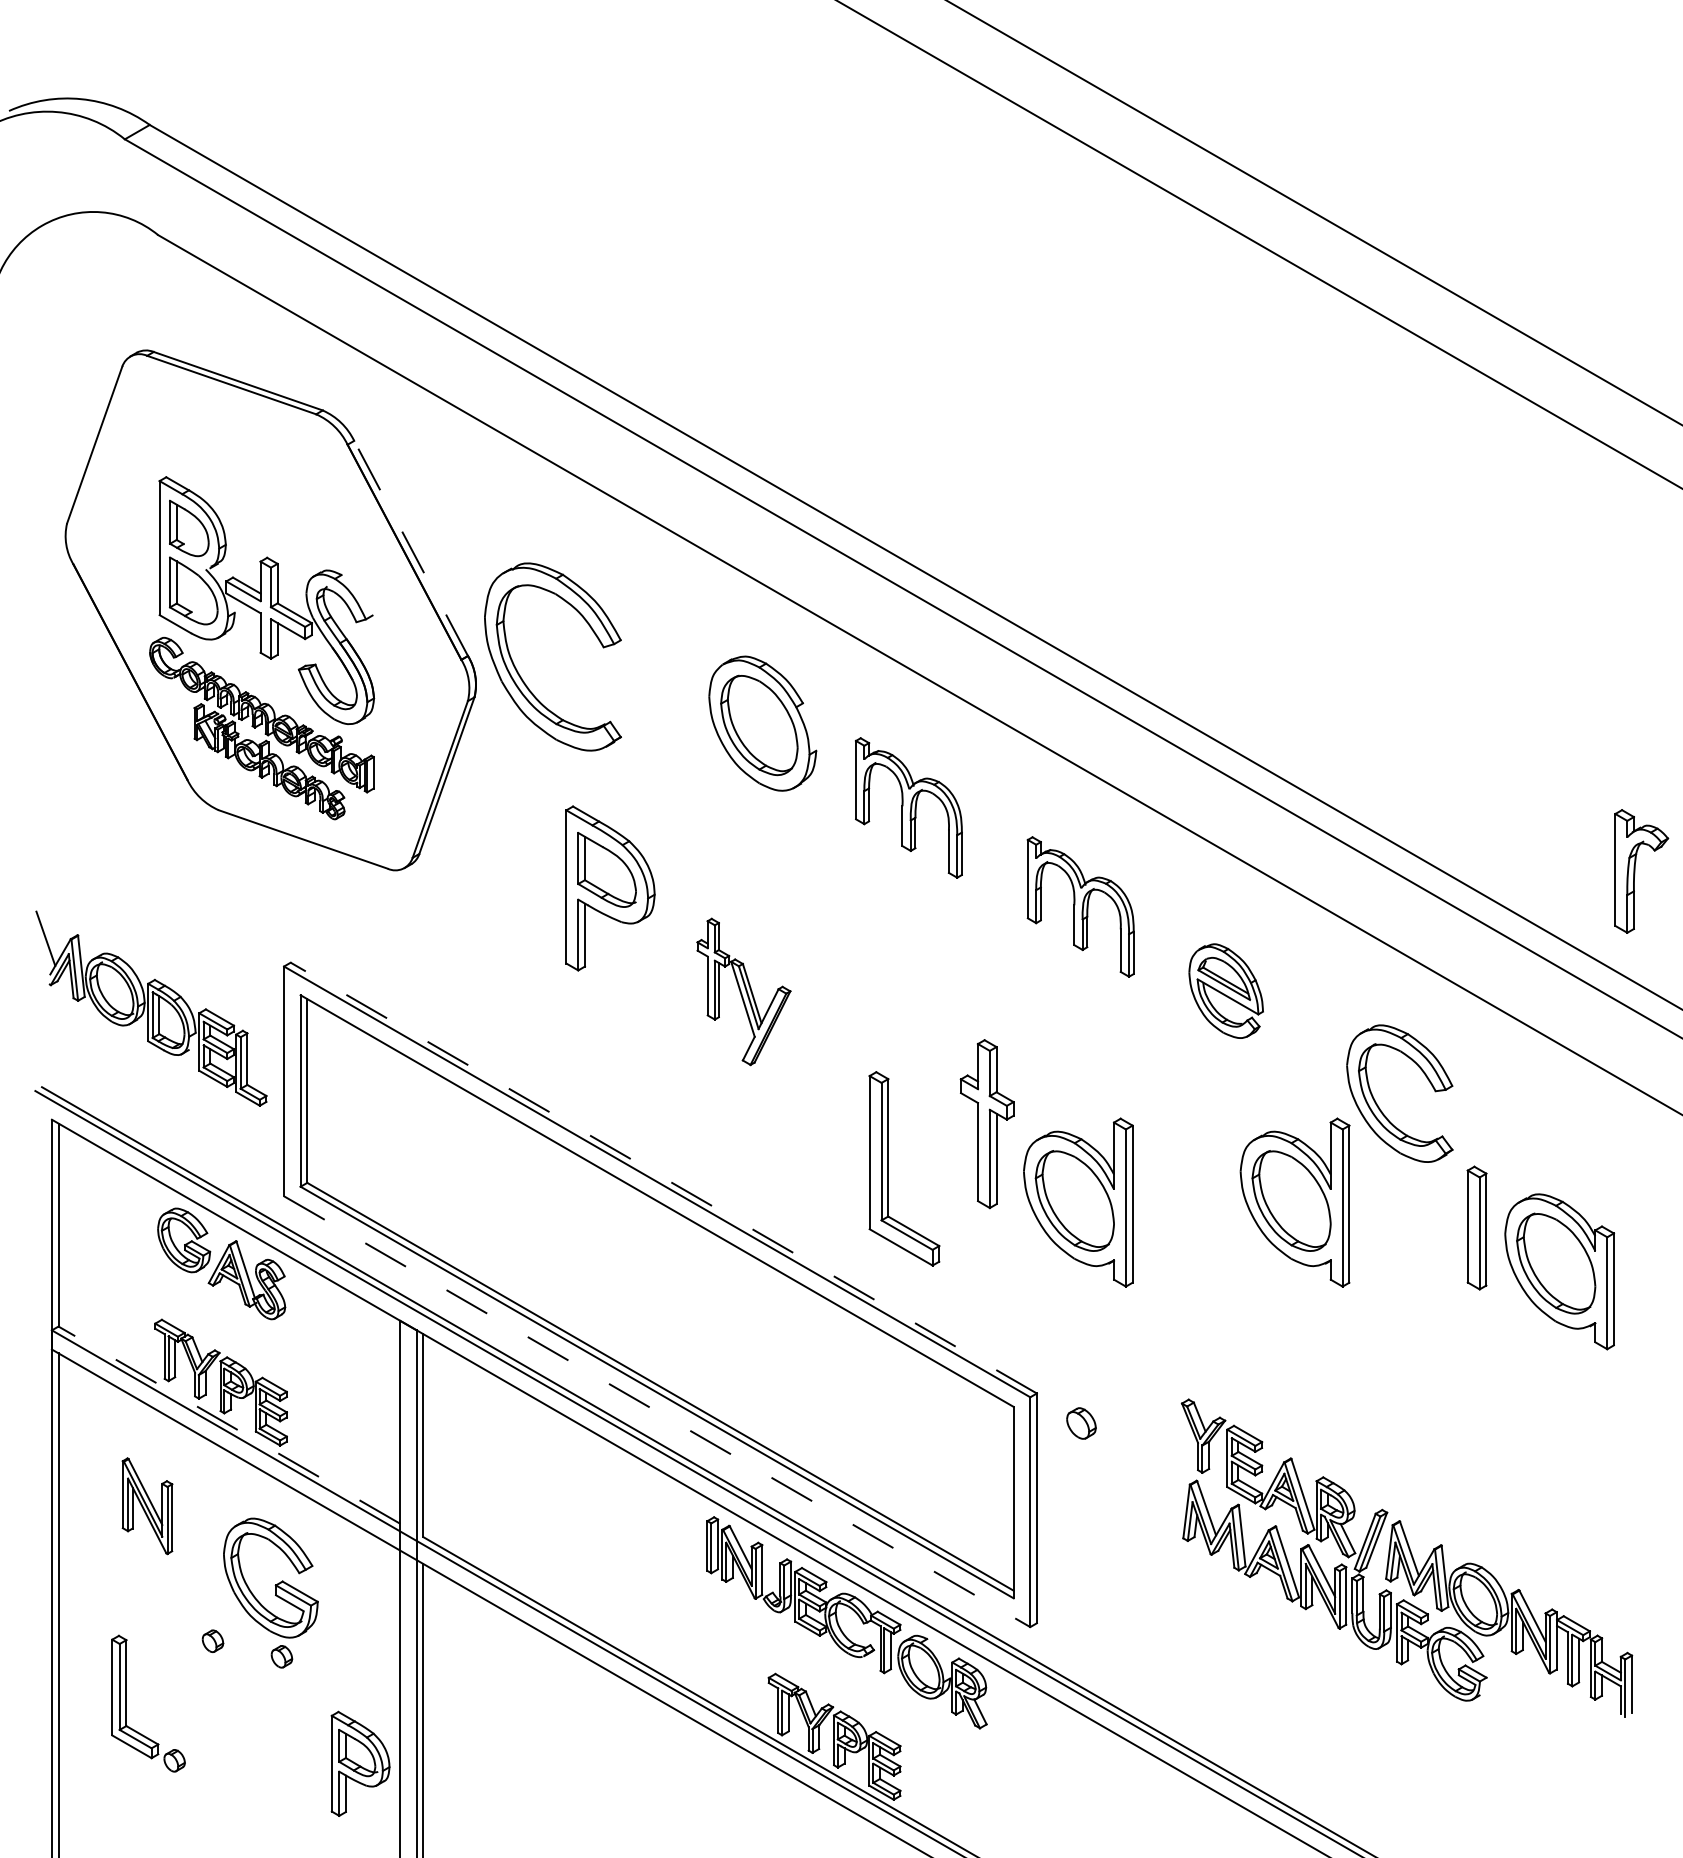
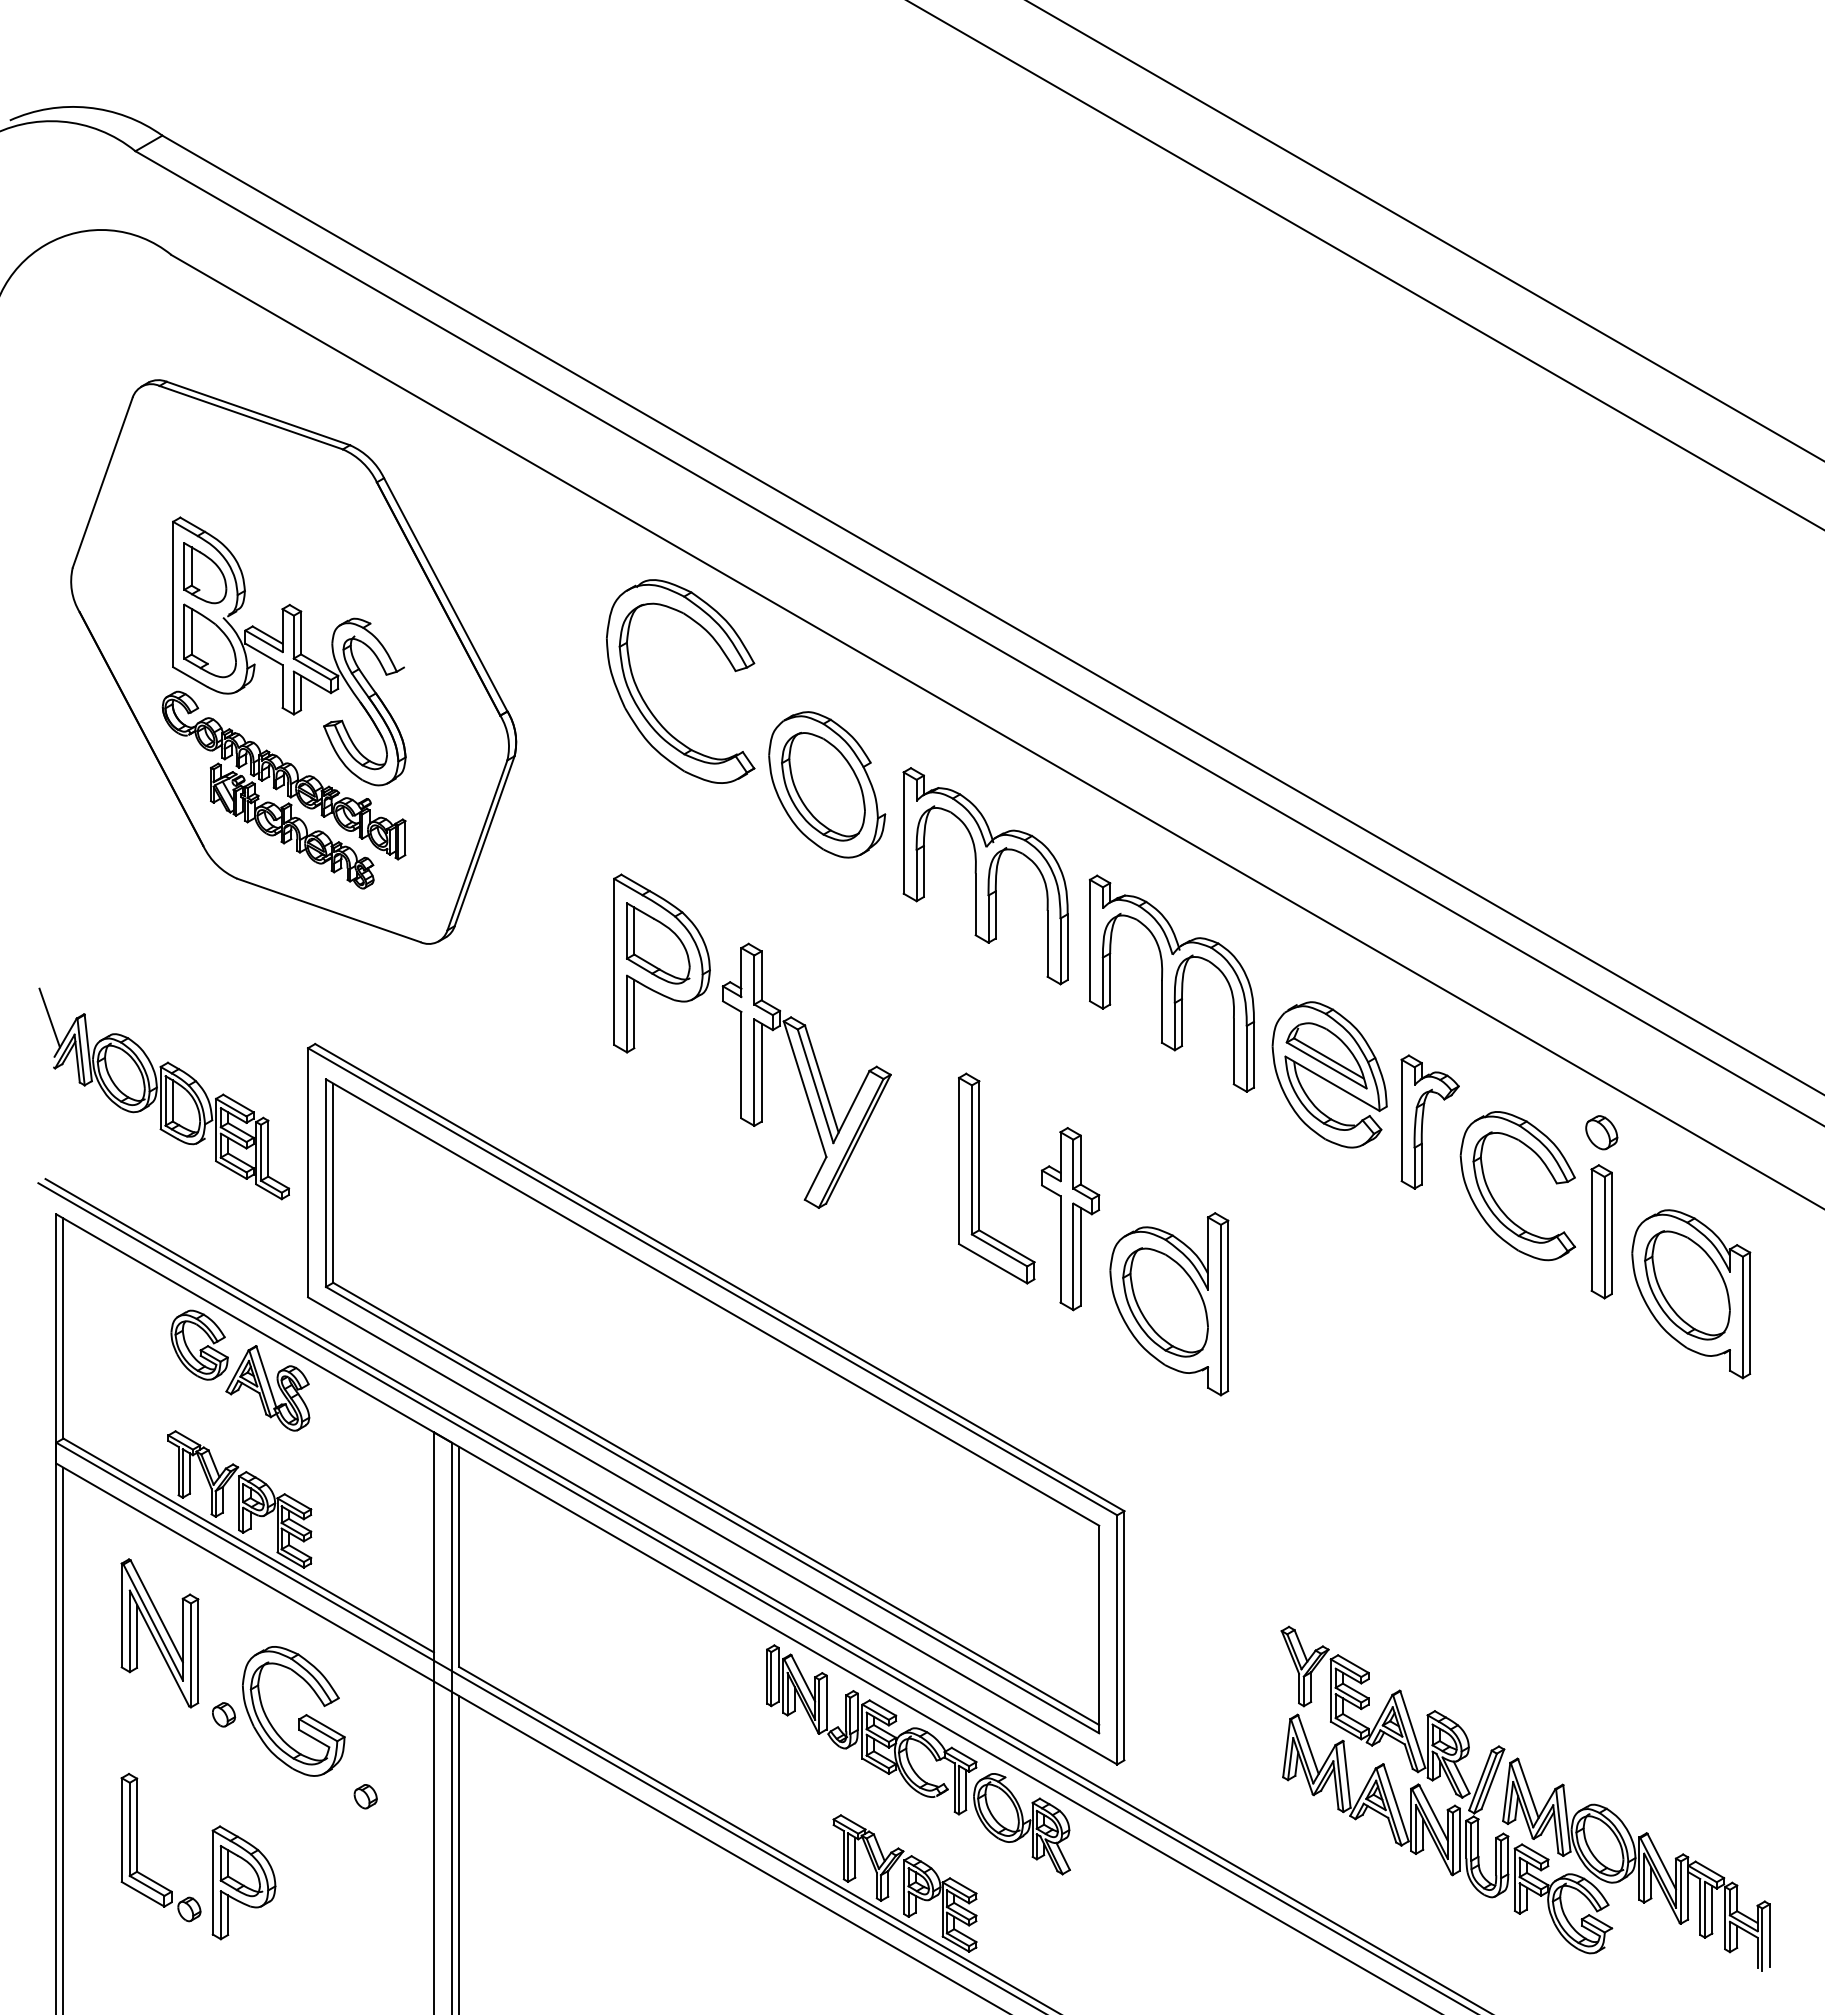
line: (410, 548) -> (445, 594), dashed -> solid
part: (522, 678) -> (647, 704), moved
part: (908, 808) -> (985, 876), size x1.43
part: (1641, 870) -> (1429, 1121), moved
part: (1080, 906) -> (1171, 983), size x1.43
part: (1226, 990) -> (1329, 1074), size x1.43
part: (743, 991) -> (806, 1075), size x1.67
part: (888, 1168) -> (979, 1178), moved
line: (663, 1177) -> (719, 1277), dashed -> solid
part: (1295, 1202) -> (1404, 1304), removed
part: (1476, 1227) -> (1601, 1231), moved
part: (1559, 1272) -> (1691, 1294), moved
line: (657, 1412) -> (713, 1531), dashed -> solid
part: (1081, 1423) -> (1601, 1132), moved
line: (229, 1425) -> (248, 1545), dashed -> solid
part: (147, 1506) -> (159, 1633), size x1.43
part: (1406, 1557) -> (1525, 1798), moved
part: (213, 1640) -> (224, 1714), moved
part: (281, 1656) -> (365, 1796), moved
part: (360, 1763) -> (243, 1882), moved

